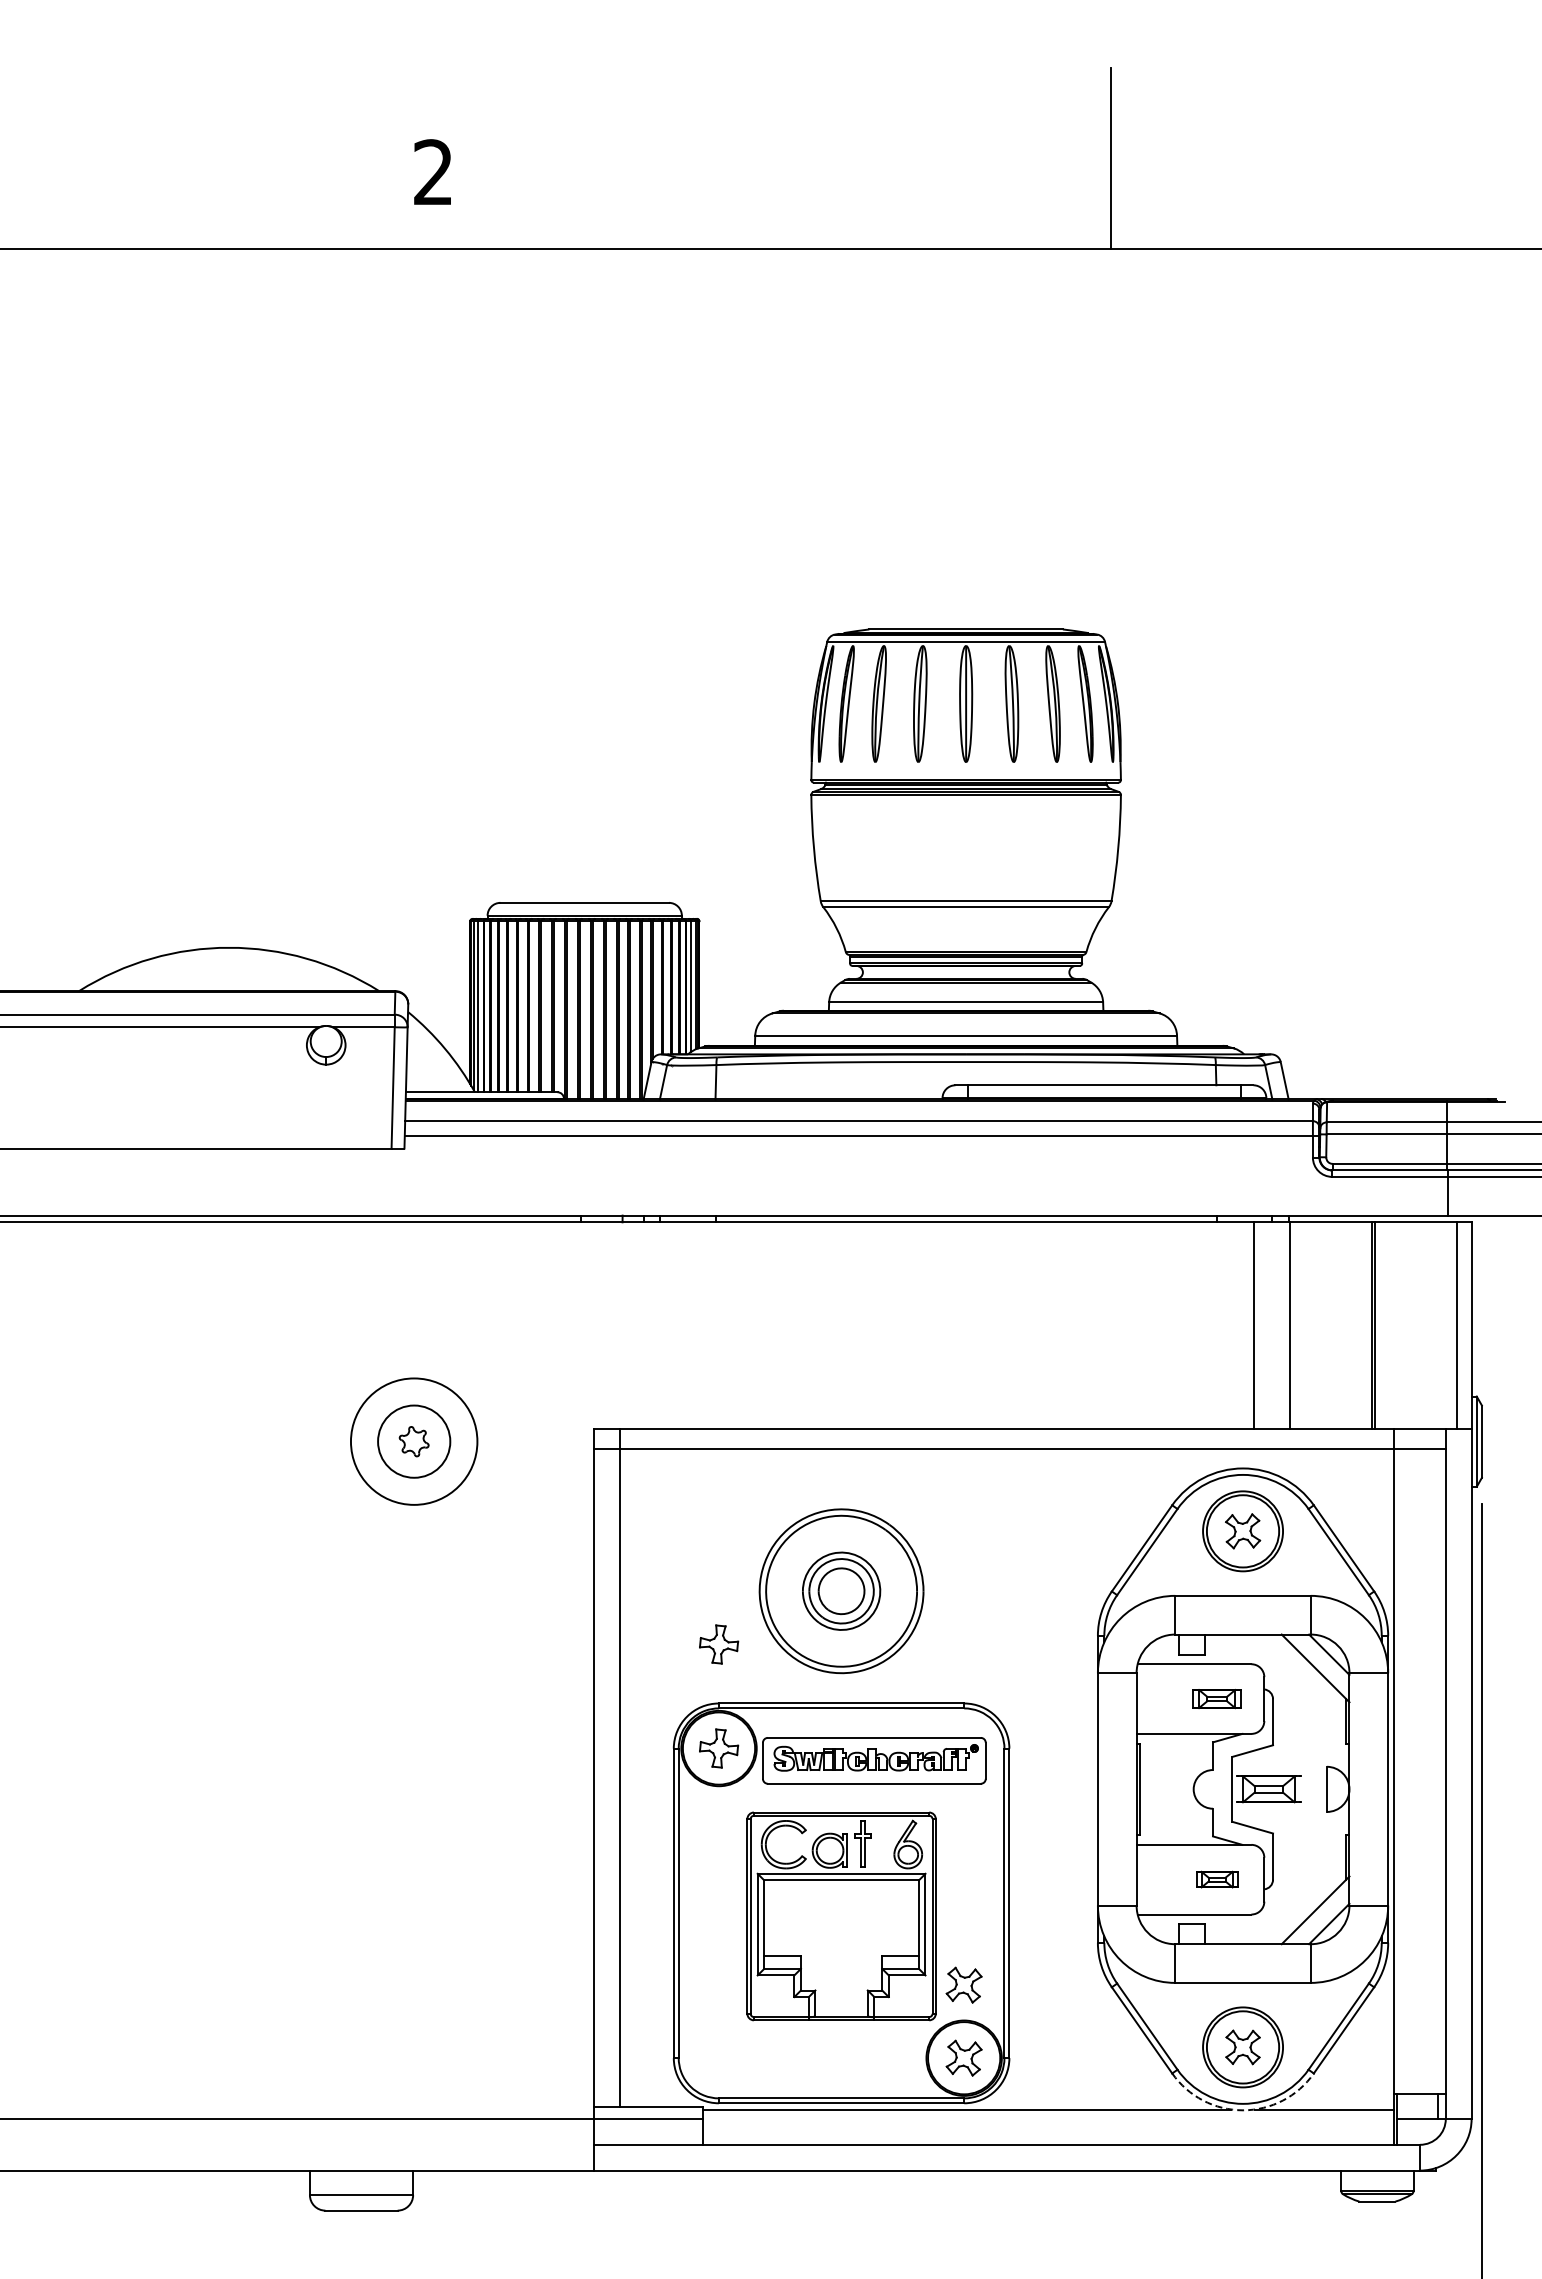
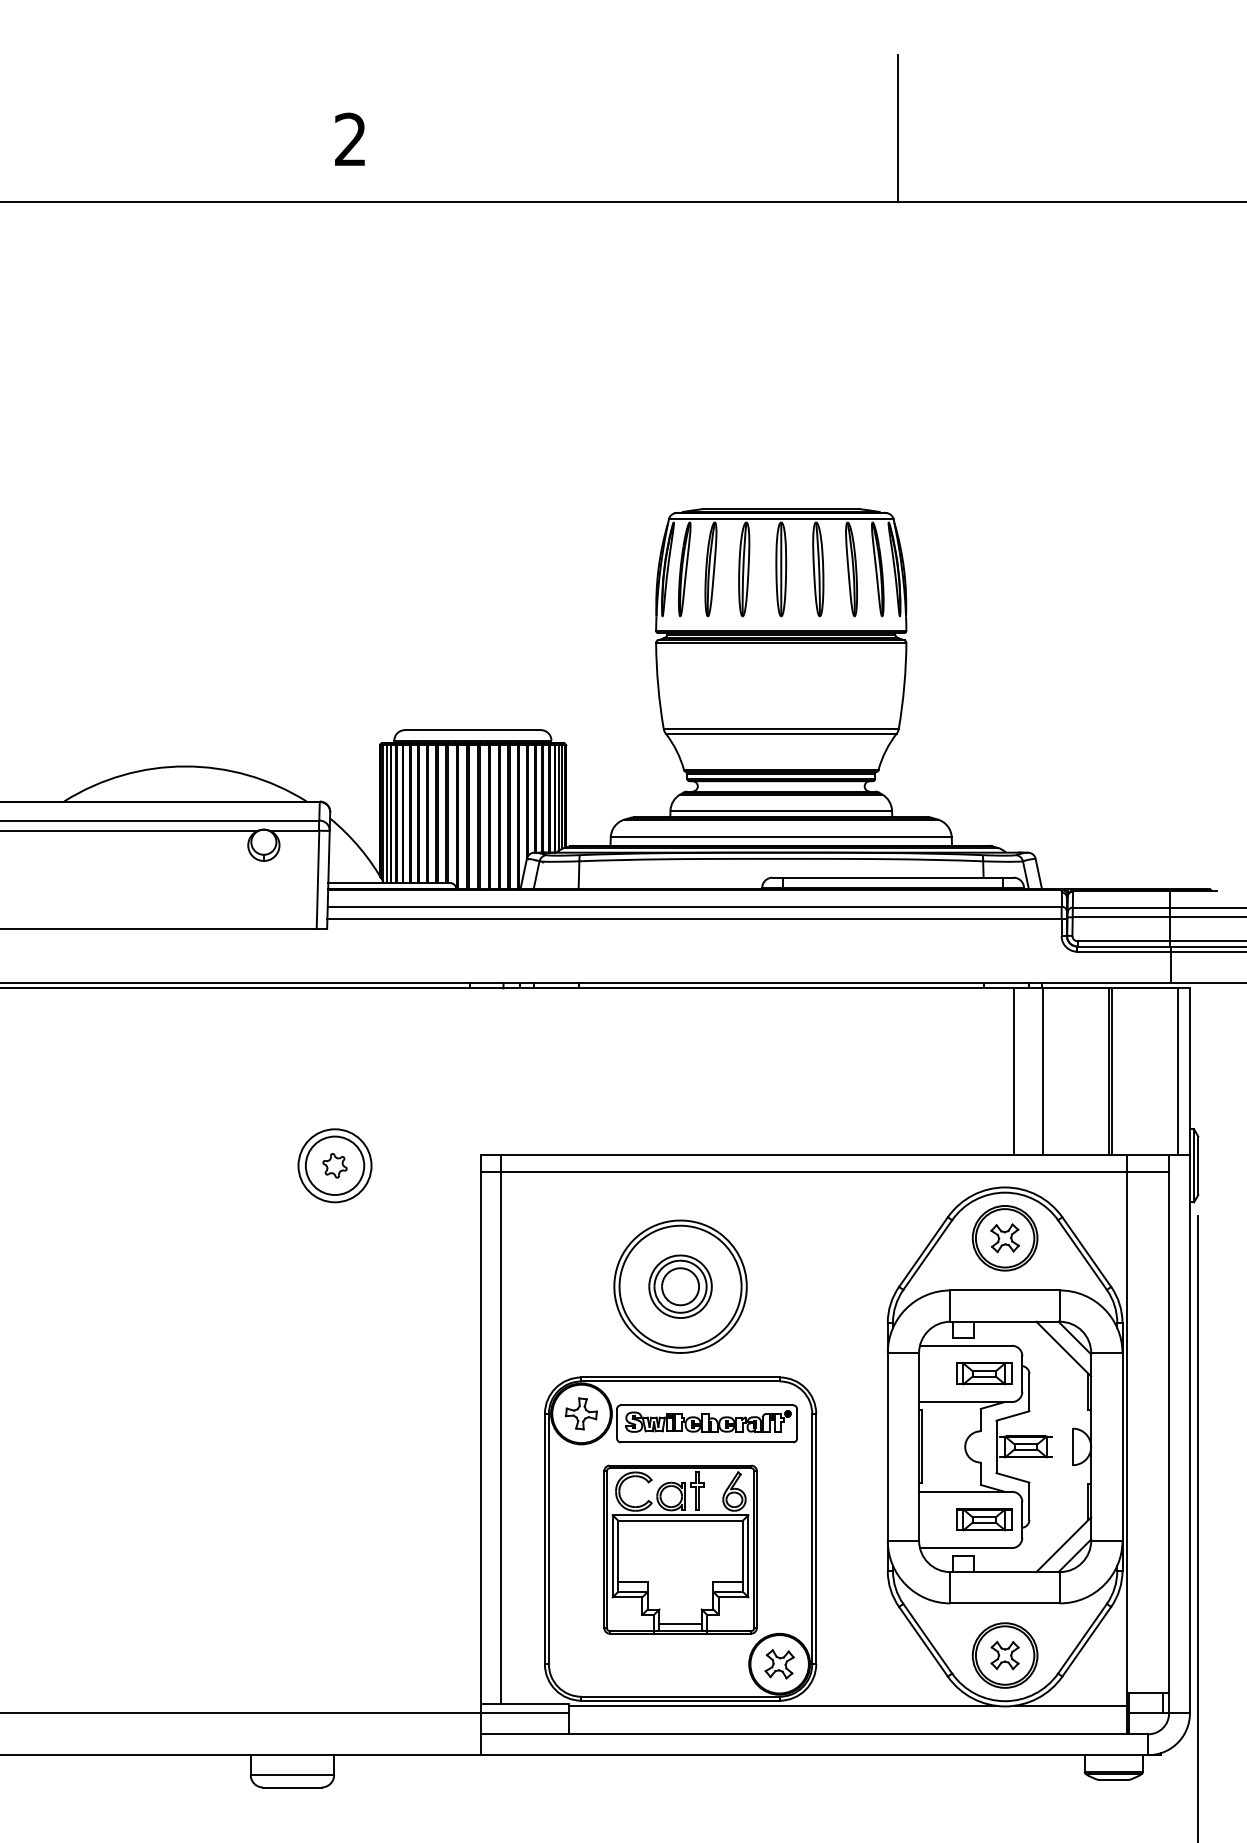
circle: (414, 1441) -> (335, 1165), size x0.71
part: (719, 1644) -> (581, 1329), removed
part: (1216, 1698) -> (983, 1373), size x1.43
part: (1216, 1879) -> (983, 1519), size x1.67
part: (963, 1984) -> (779, 1604), removed
line: (841, 2008) -> (680, 1624), added
arc: (1243, 2110) -> (1005, 1706), dashed -> solid

